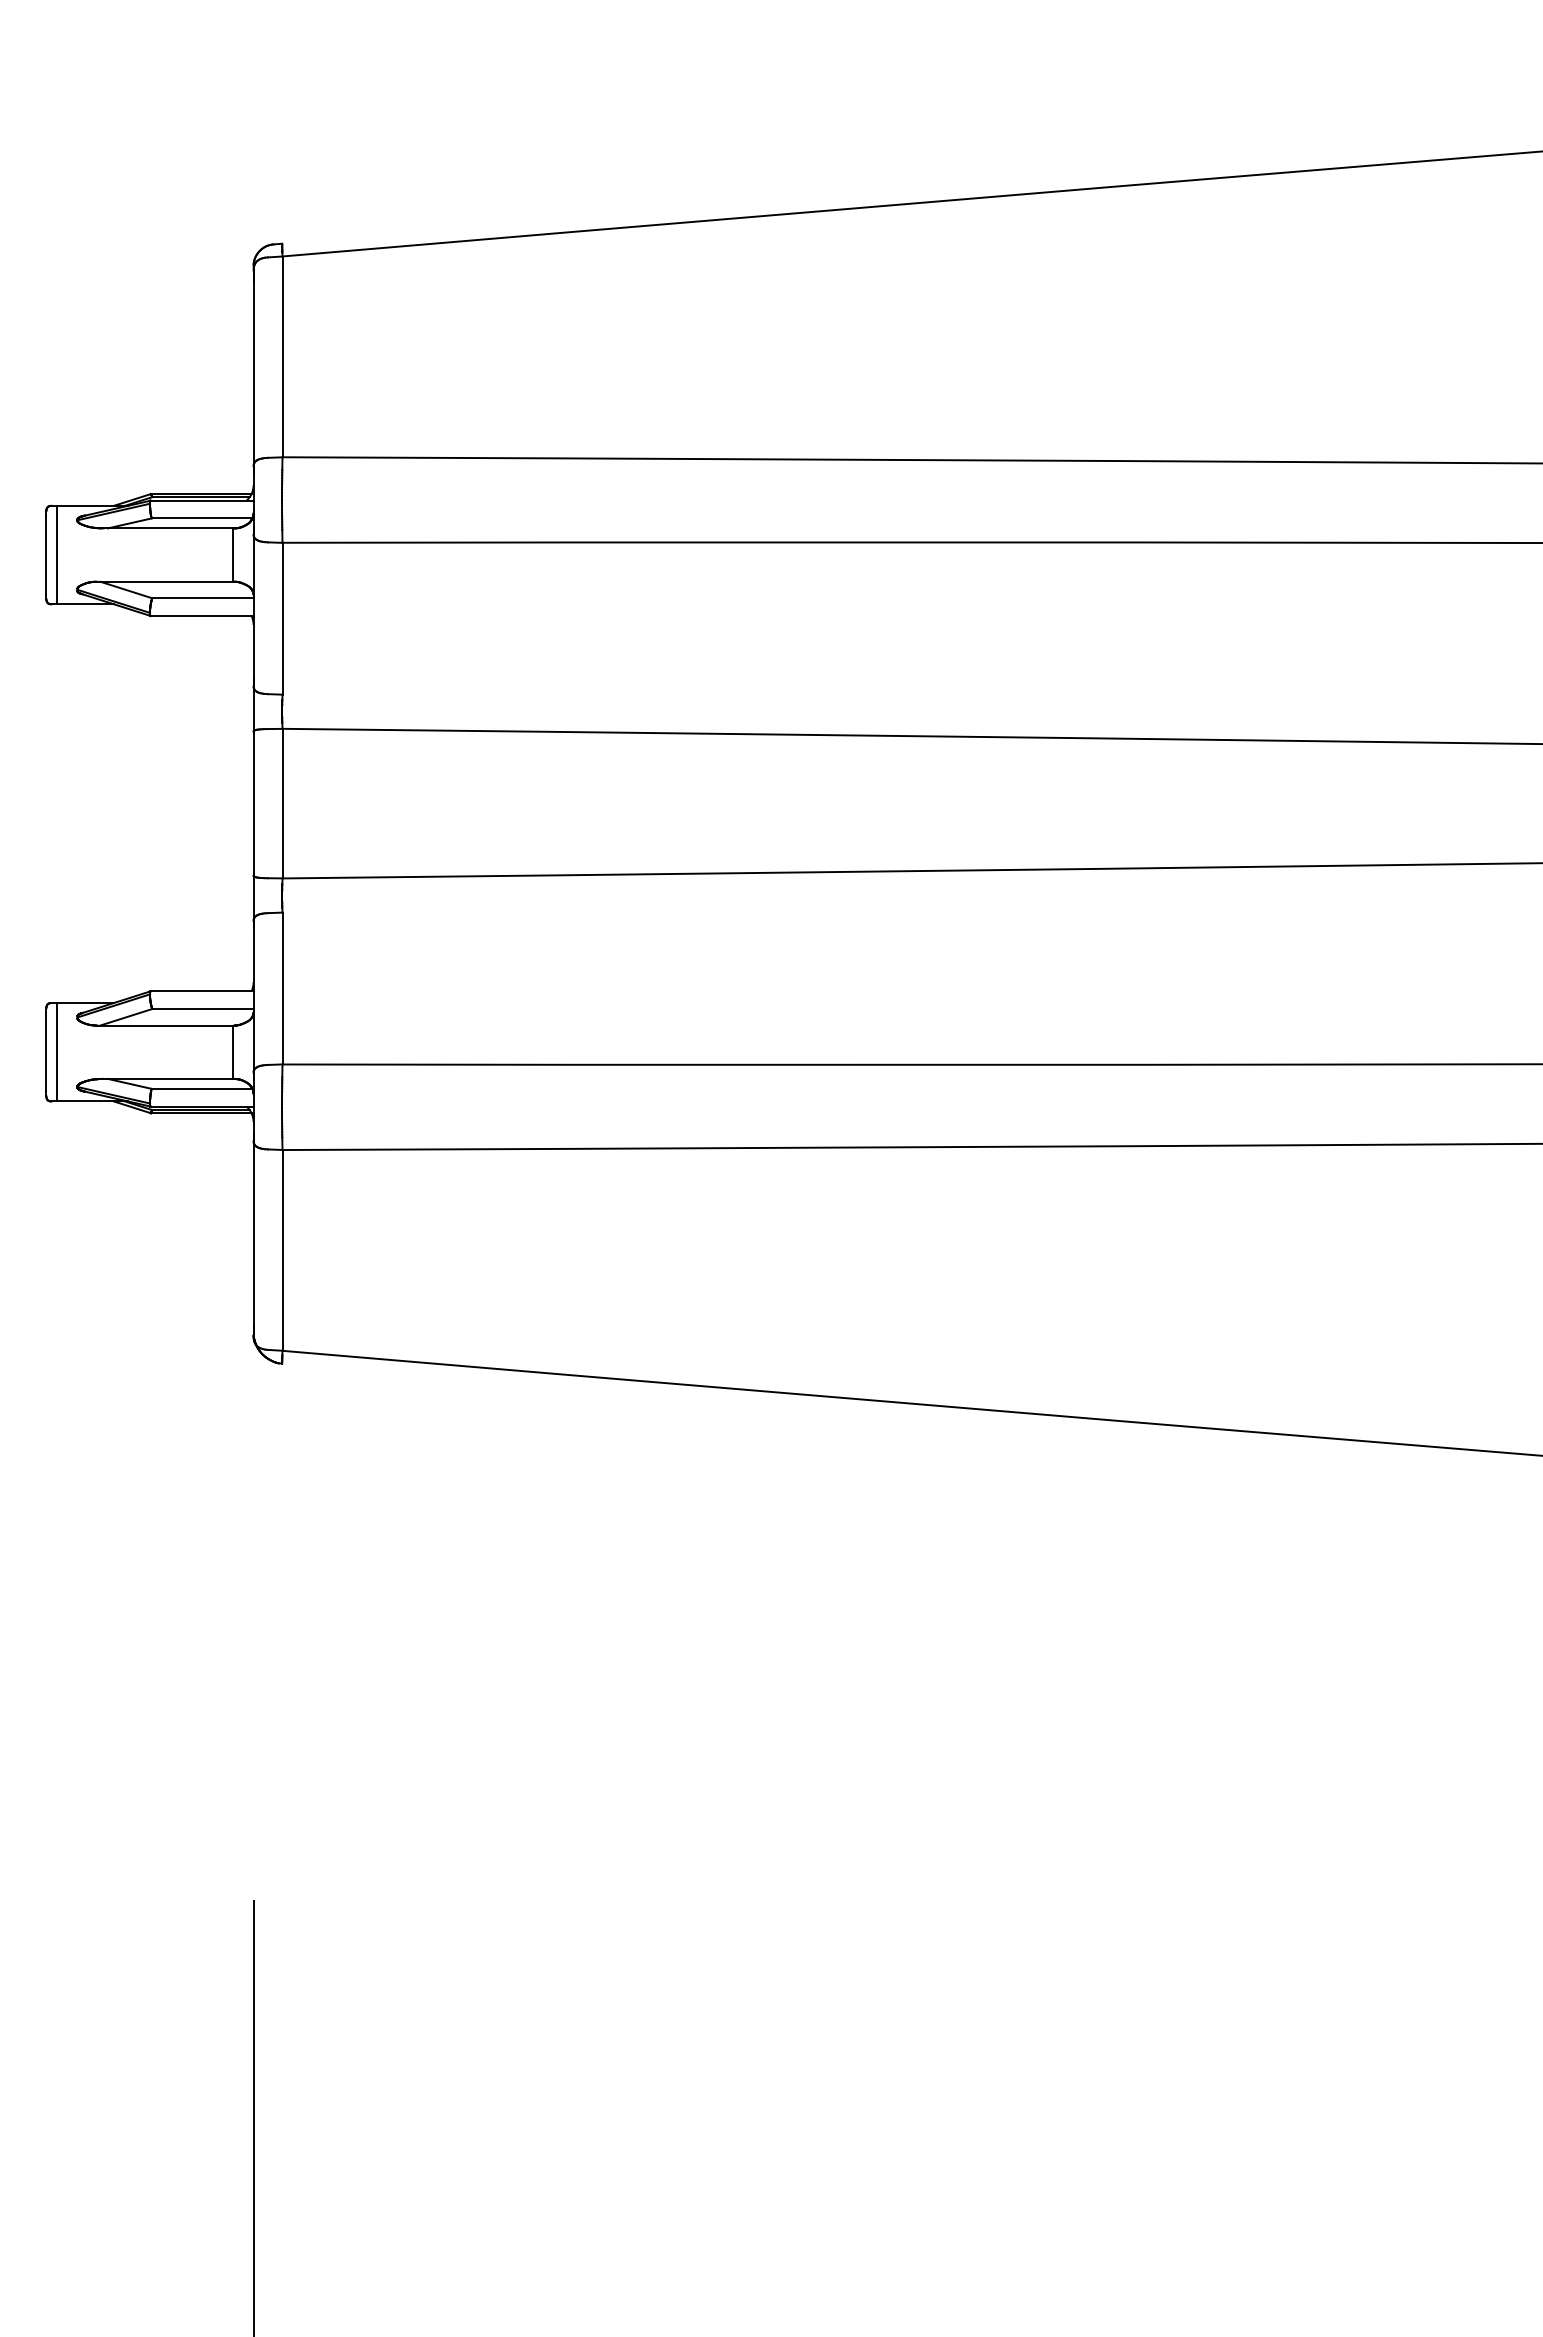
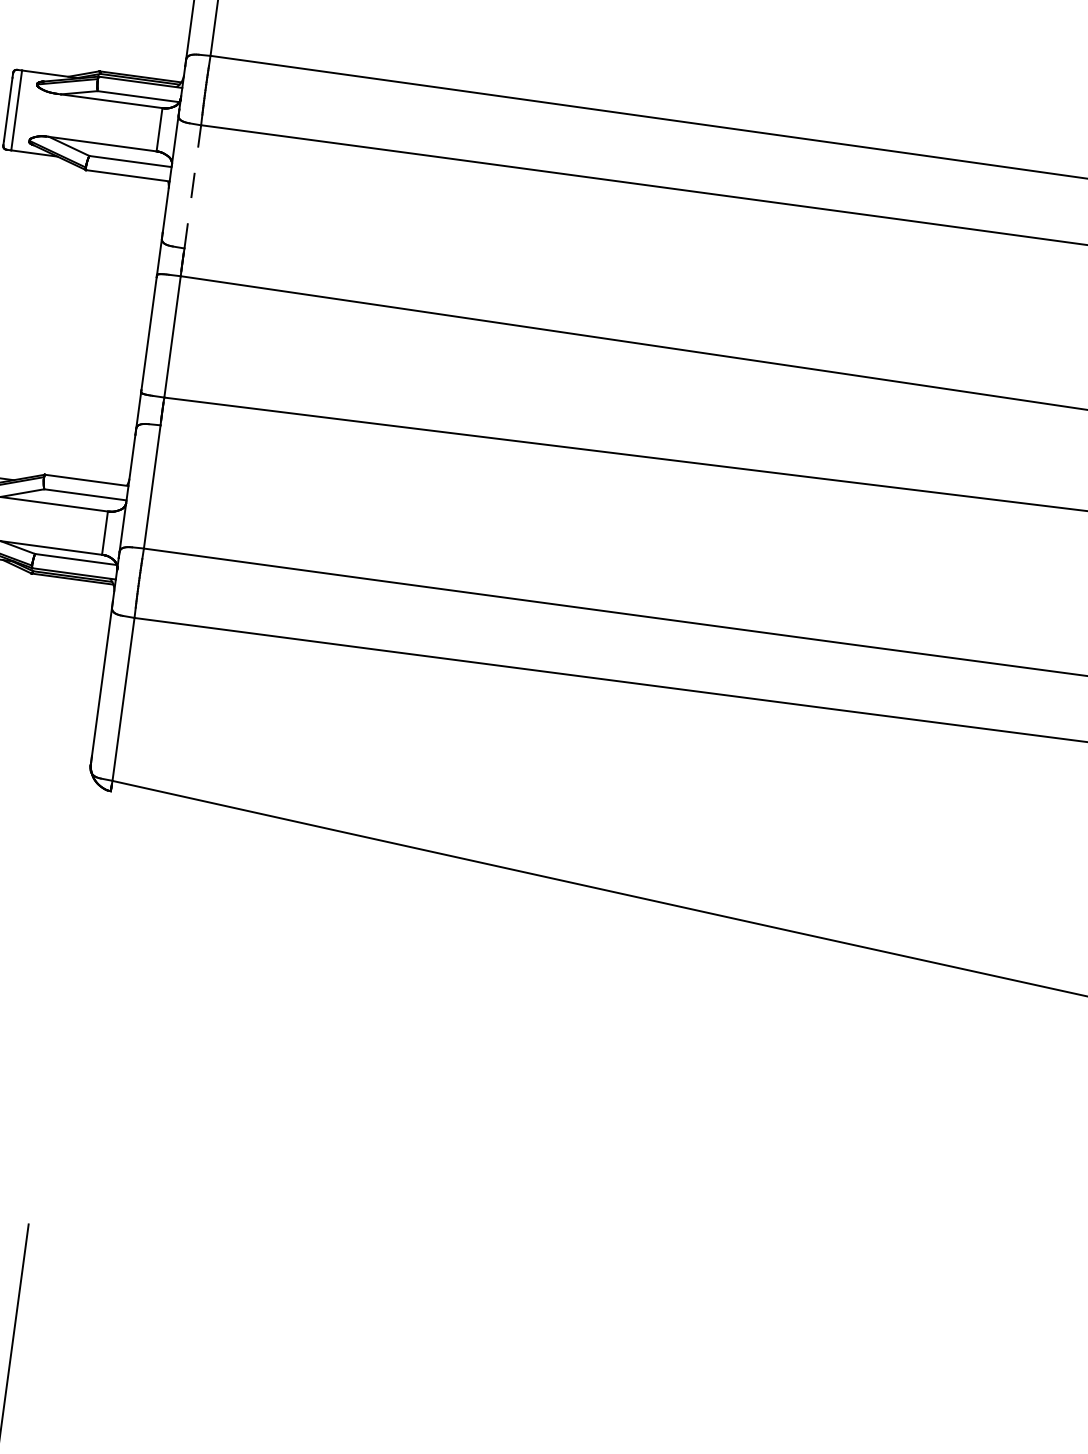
line: (282, 618) -> (192, 186), solid -> dashed

